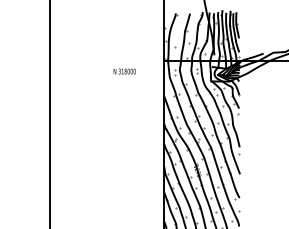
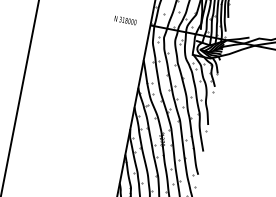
text: (124, 71) -> (125, 20), moved

